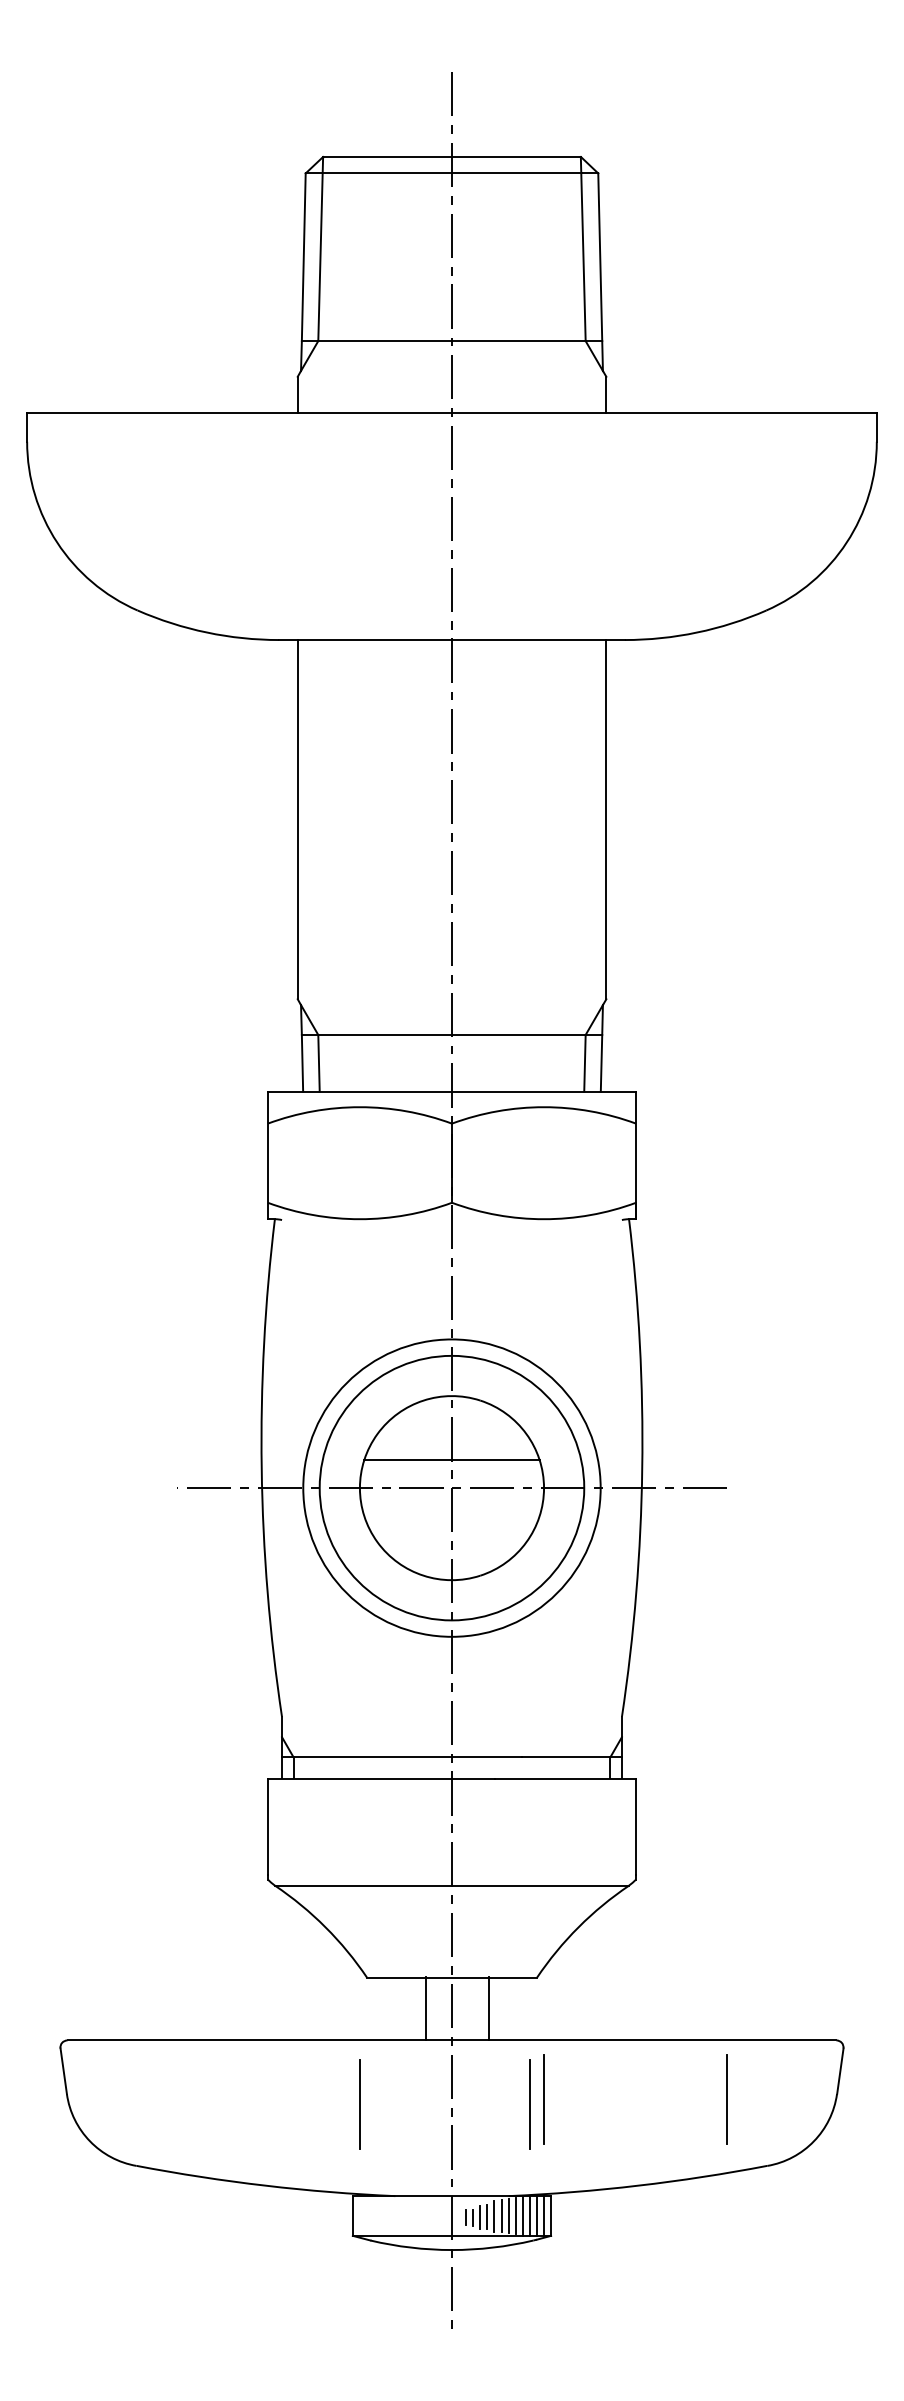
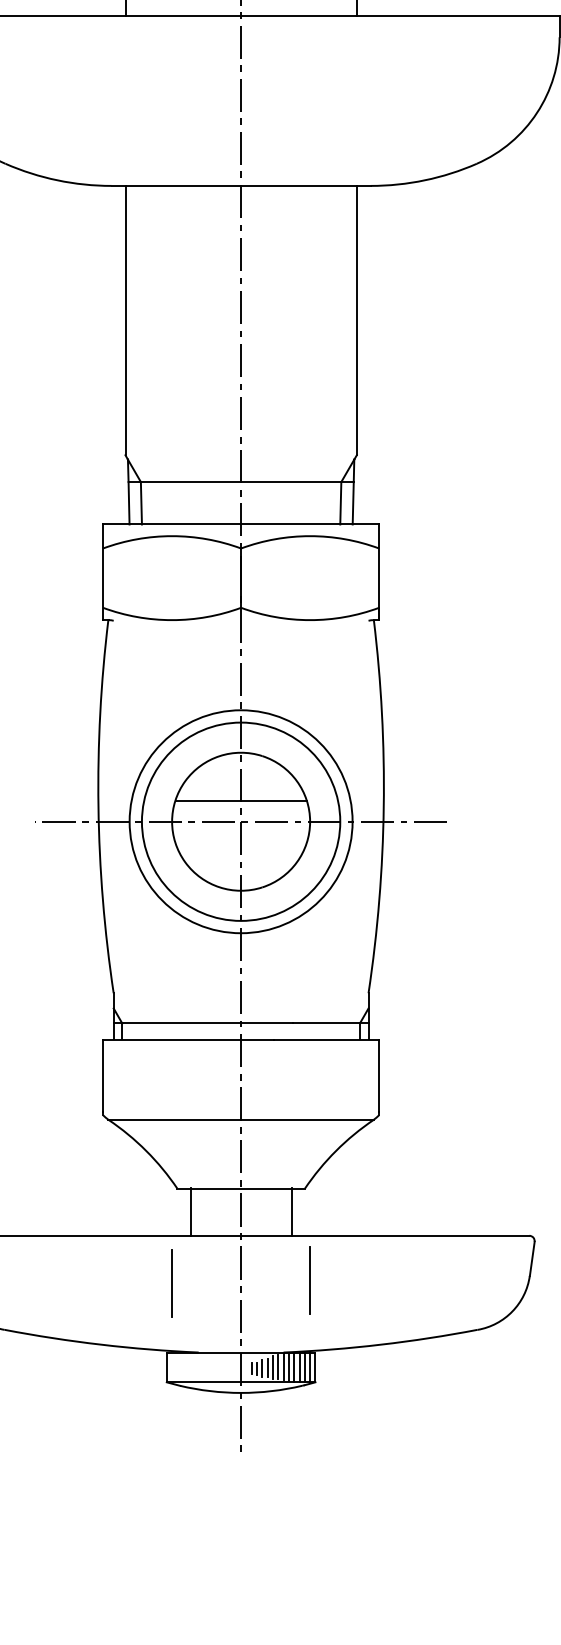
line: (425, 2008) -> (190, 1211), moved
line: (489, 2008) -> (291, 1211), moved
line: (726, 2099) -> (446, 1280), removed
line: (529, 2104) -> (299, 1283), removed

